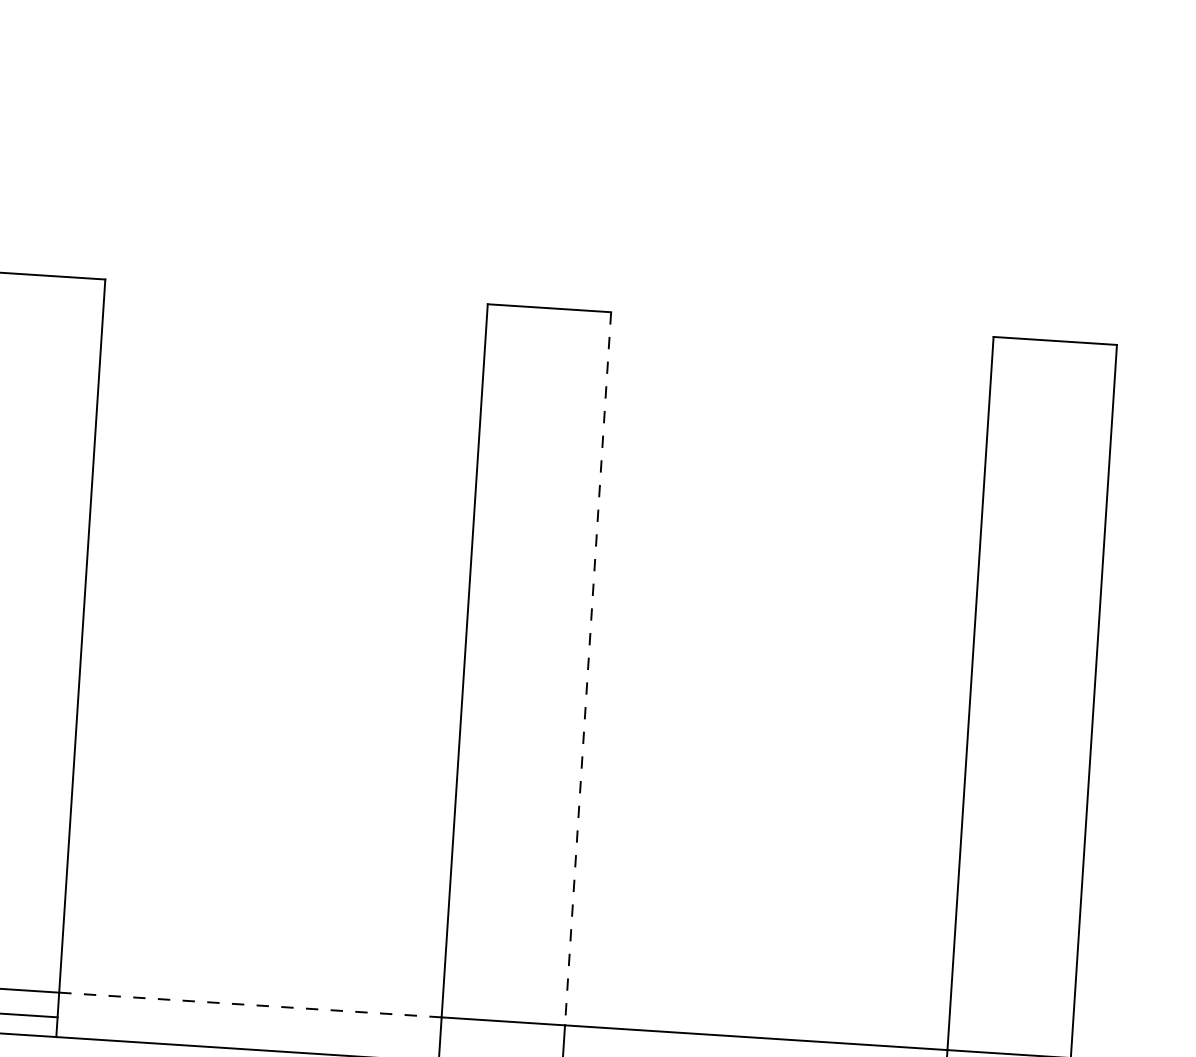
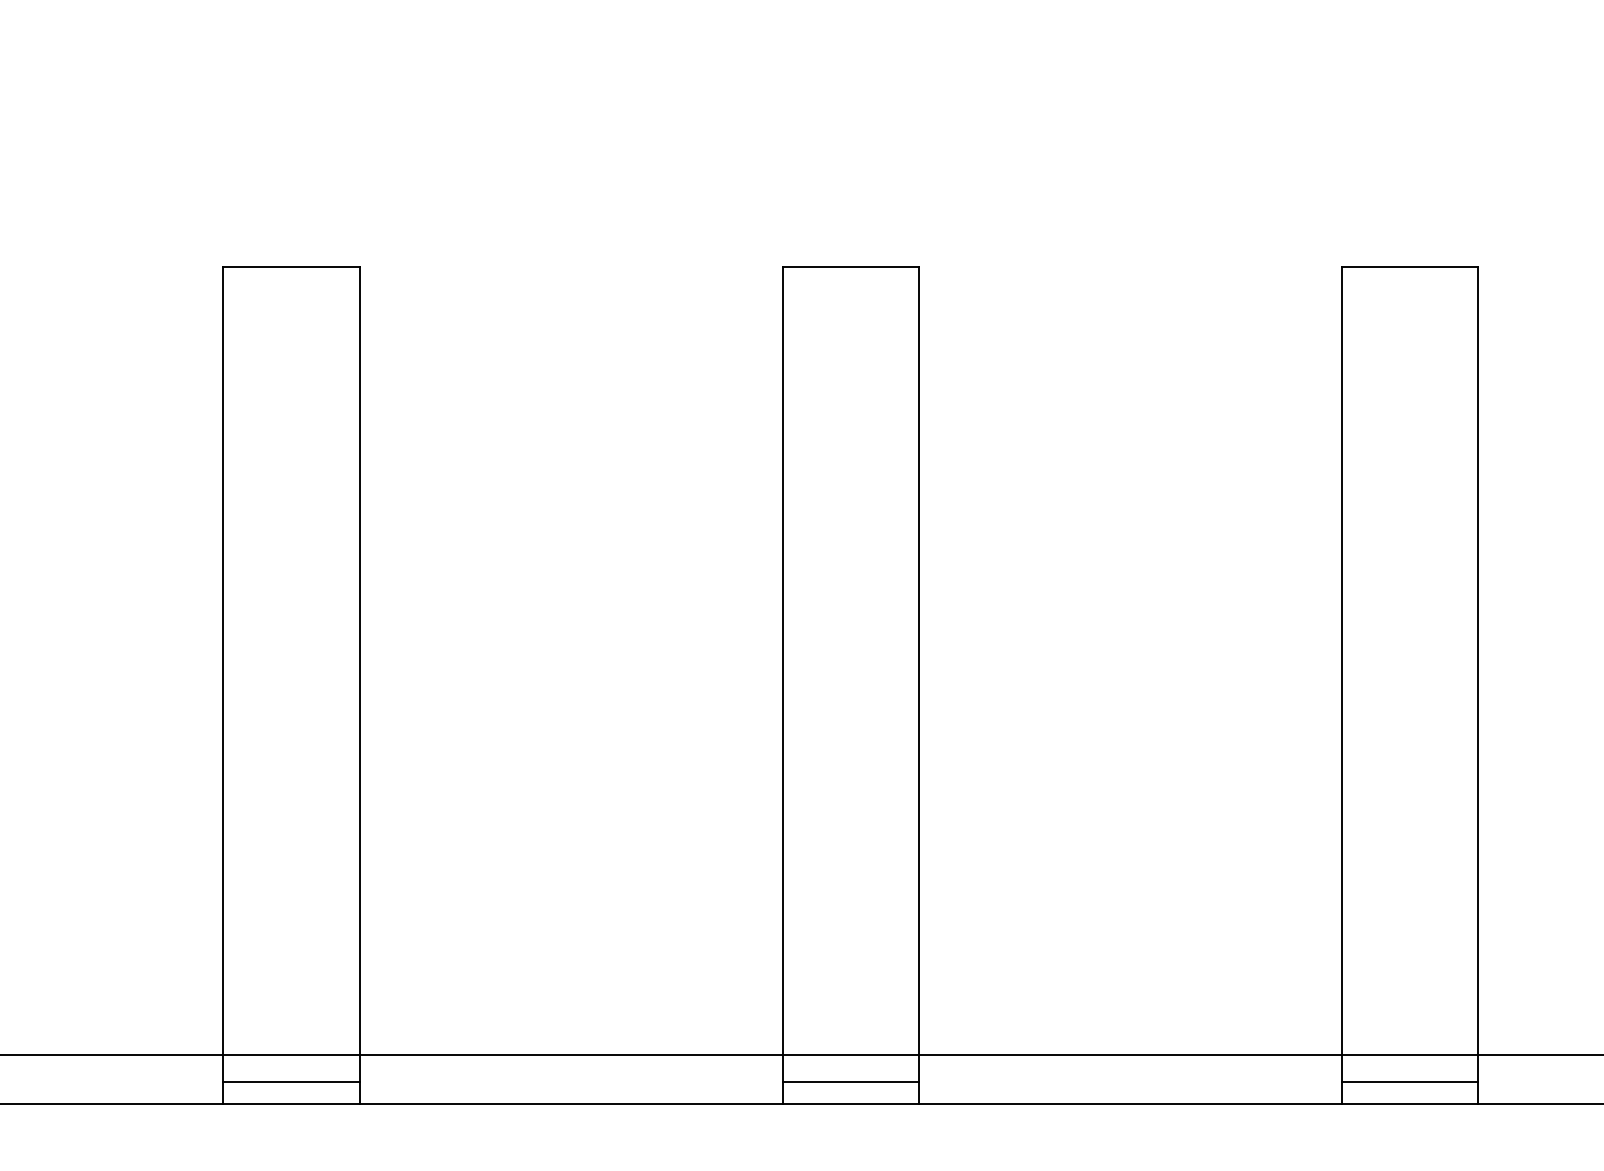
line: (587, 669) -> (918, 661), dashed -> solid
line: (249, 1004) -> (570, 1054), dashed -> solid
line: (501, 1046) -> (850, 1082), added

